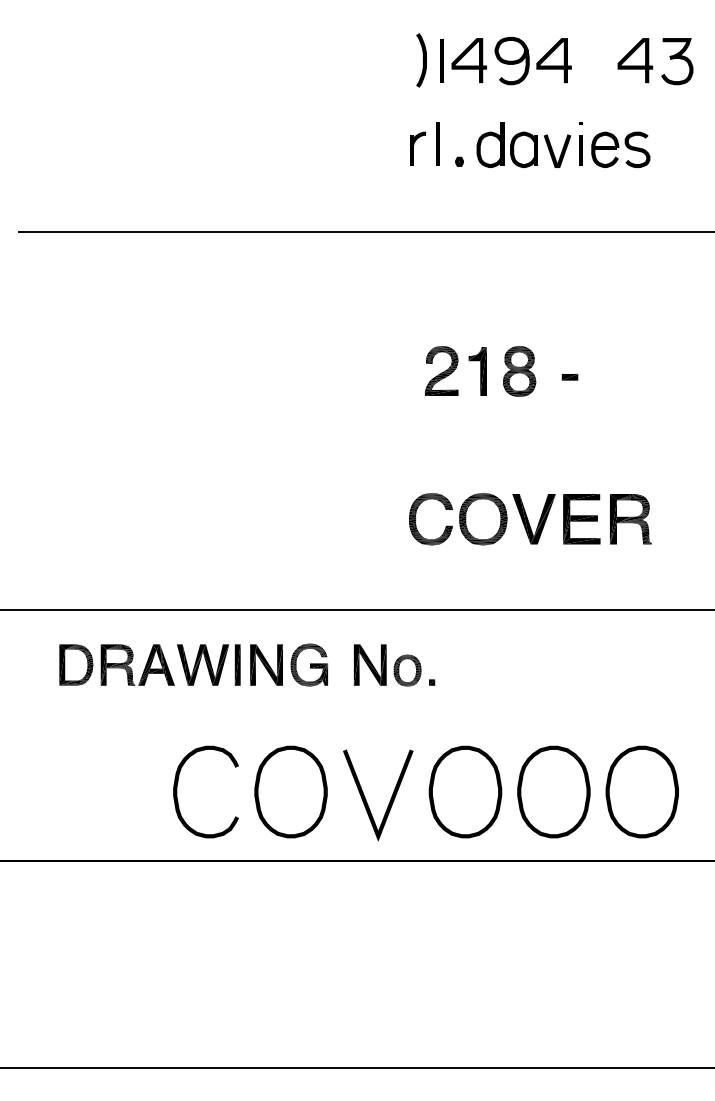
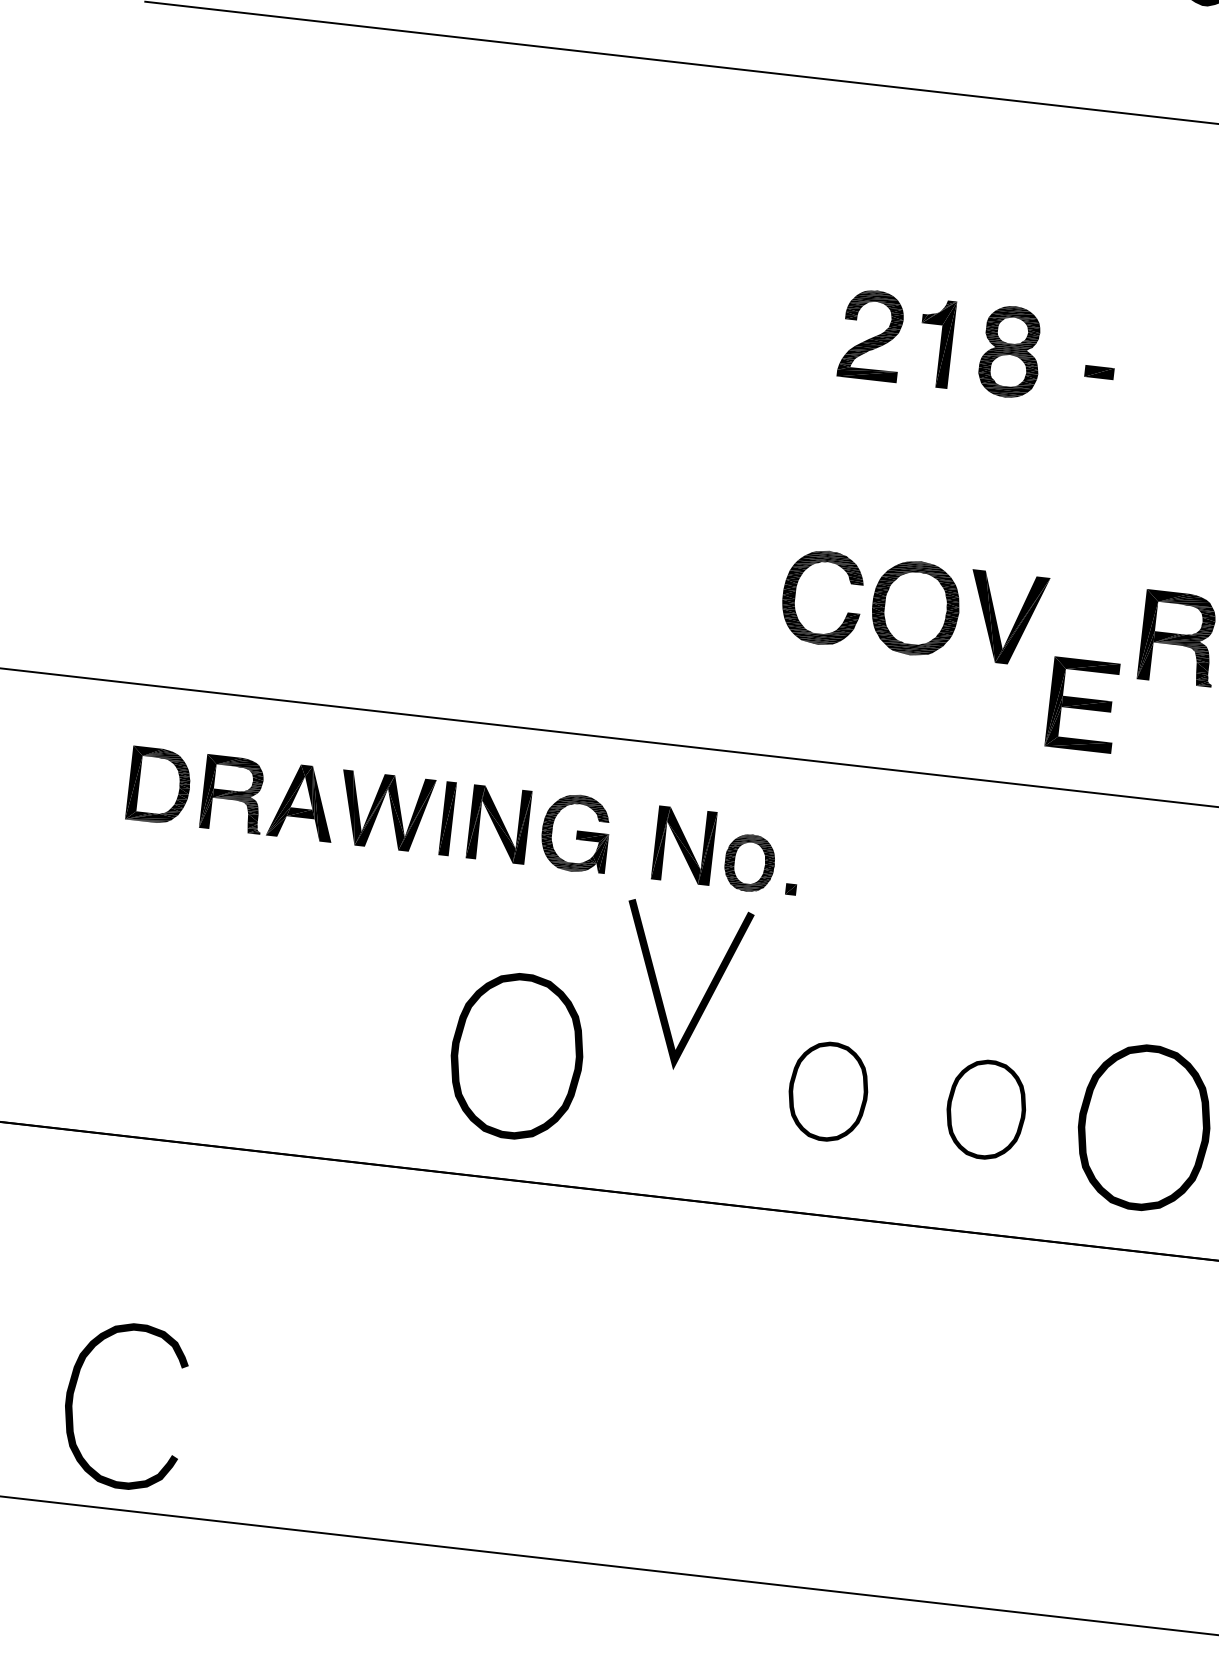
part: (581, 519) -> (1082, 705), moved
curve: (177, 791) -> (73, 1399), moved
part: (465, 791) -> (828, 1090), size x0.6
part: (553, 791) -> (985, 1108), size x0.6
line: (390, 798) -> (703, 995), moved

